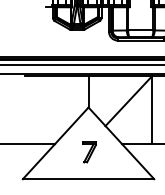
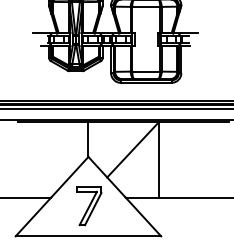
part: (89, 152) -> (89, 206), size x1.67

